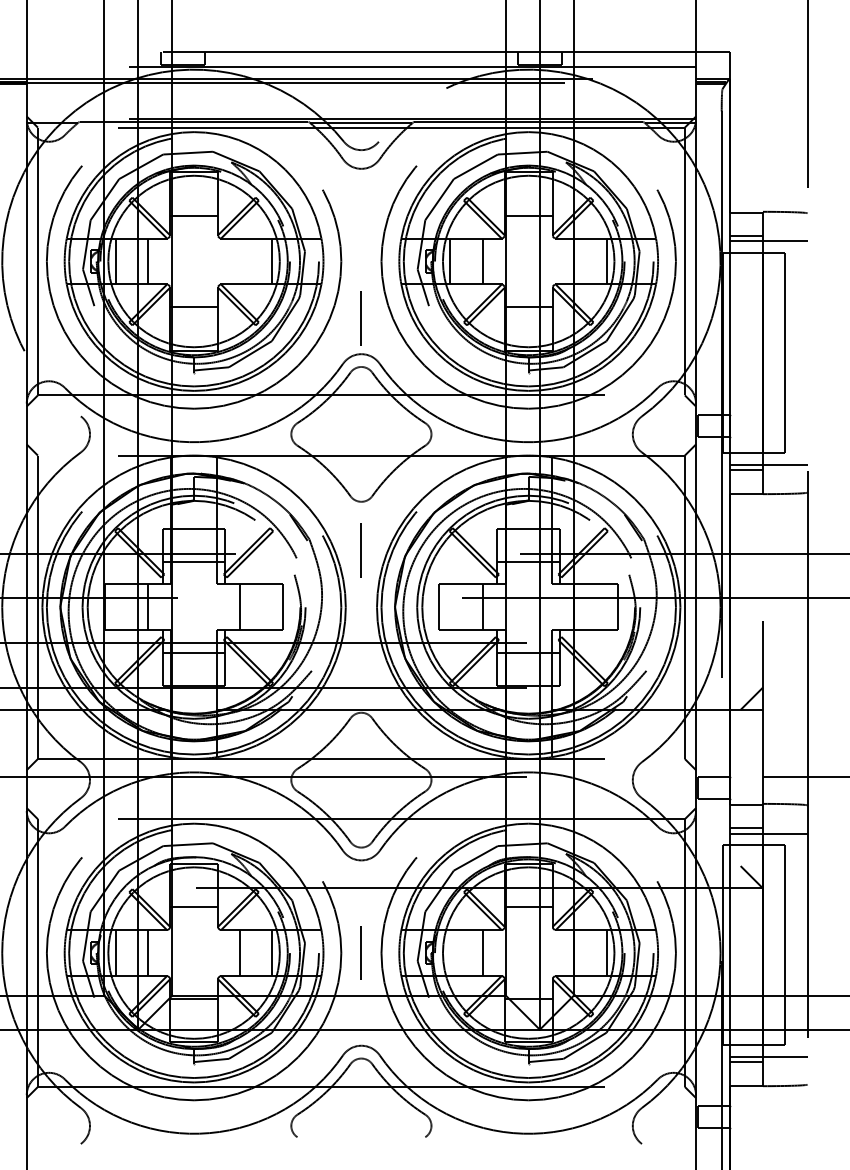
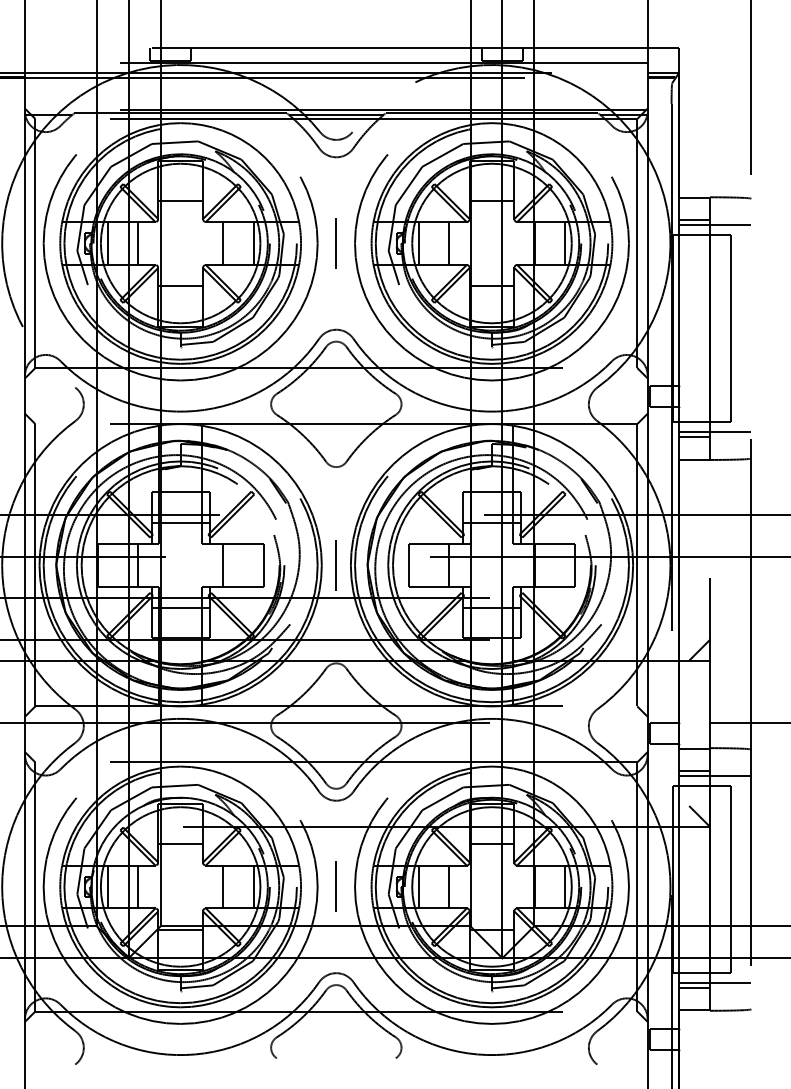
line: (239, 261) -> (222, 243), added
line: (360, 318) -> (335, 243), moved
line: (360, 550) -> (335, 565), moved
line: (450, 953) -> (419, 887), added

